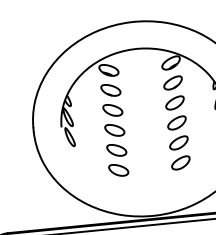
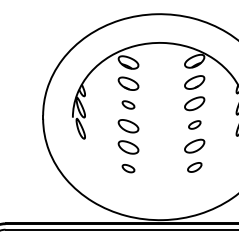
part: (112, 109) -> (128, 104), size x0.6
part: (176, 122) -> (194, 124), size x0.6
part: (180, 163) -> (194, 167), size x0.7
part: (118, 170) -> (128, 168), size x0.6

